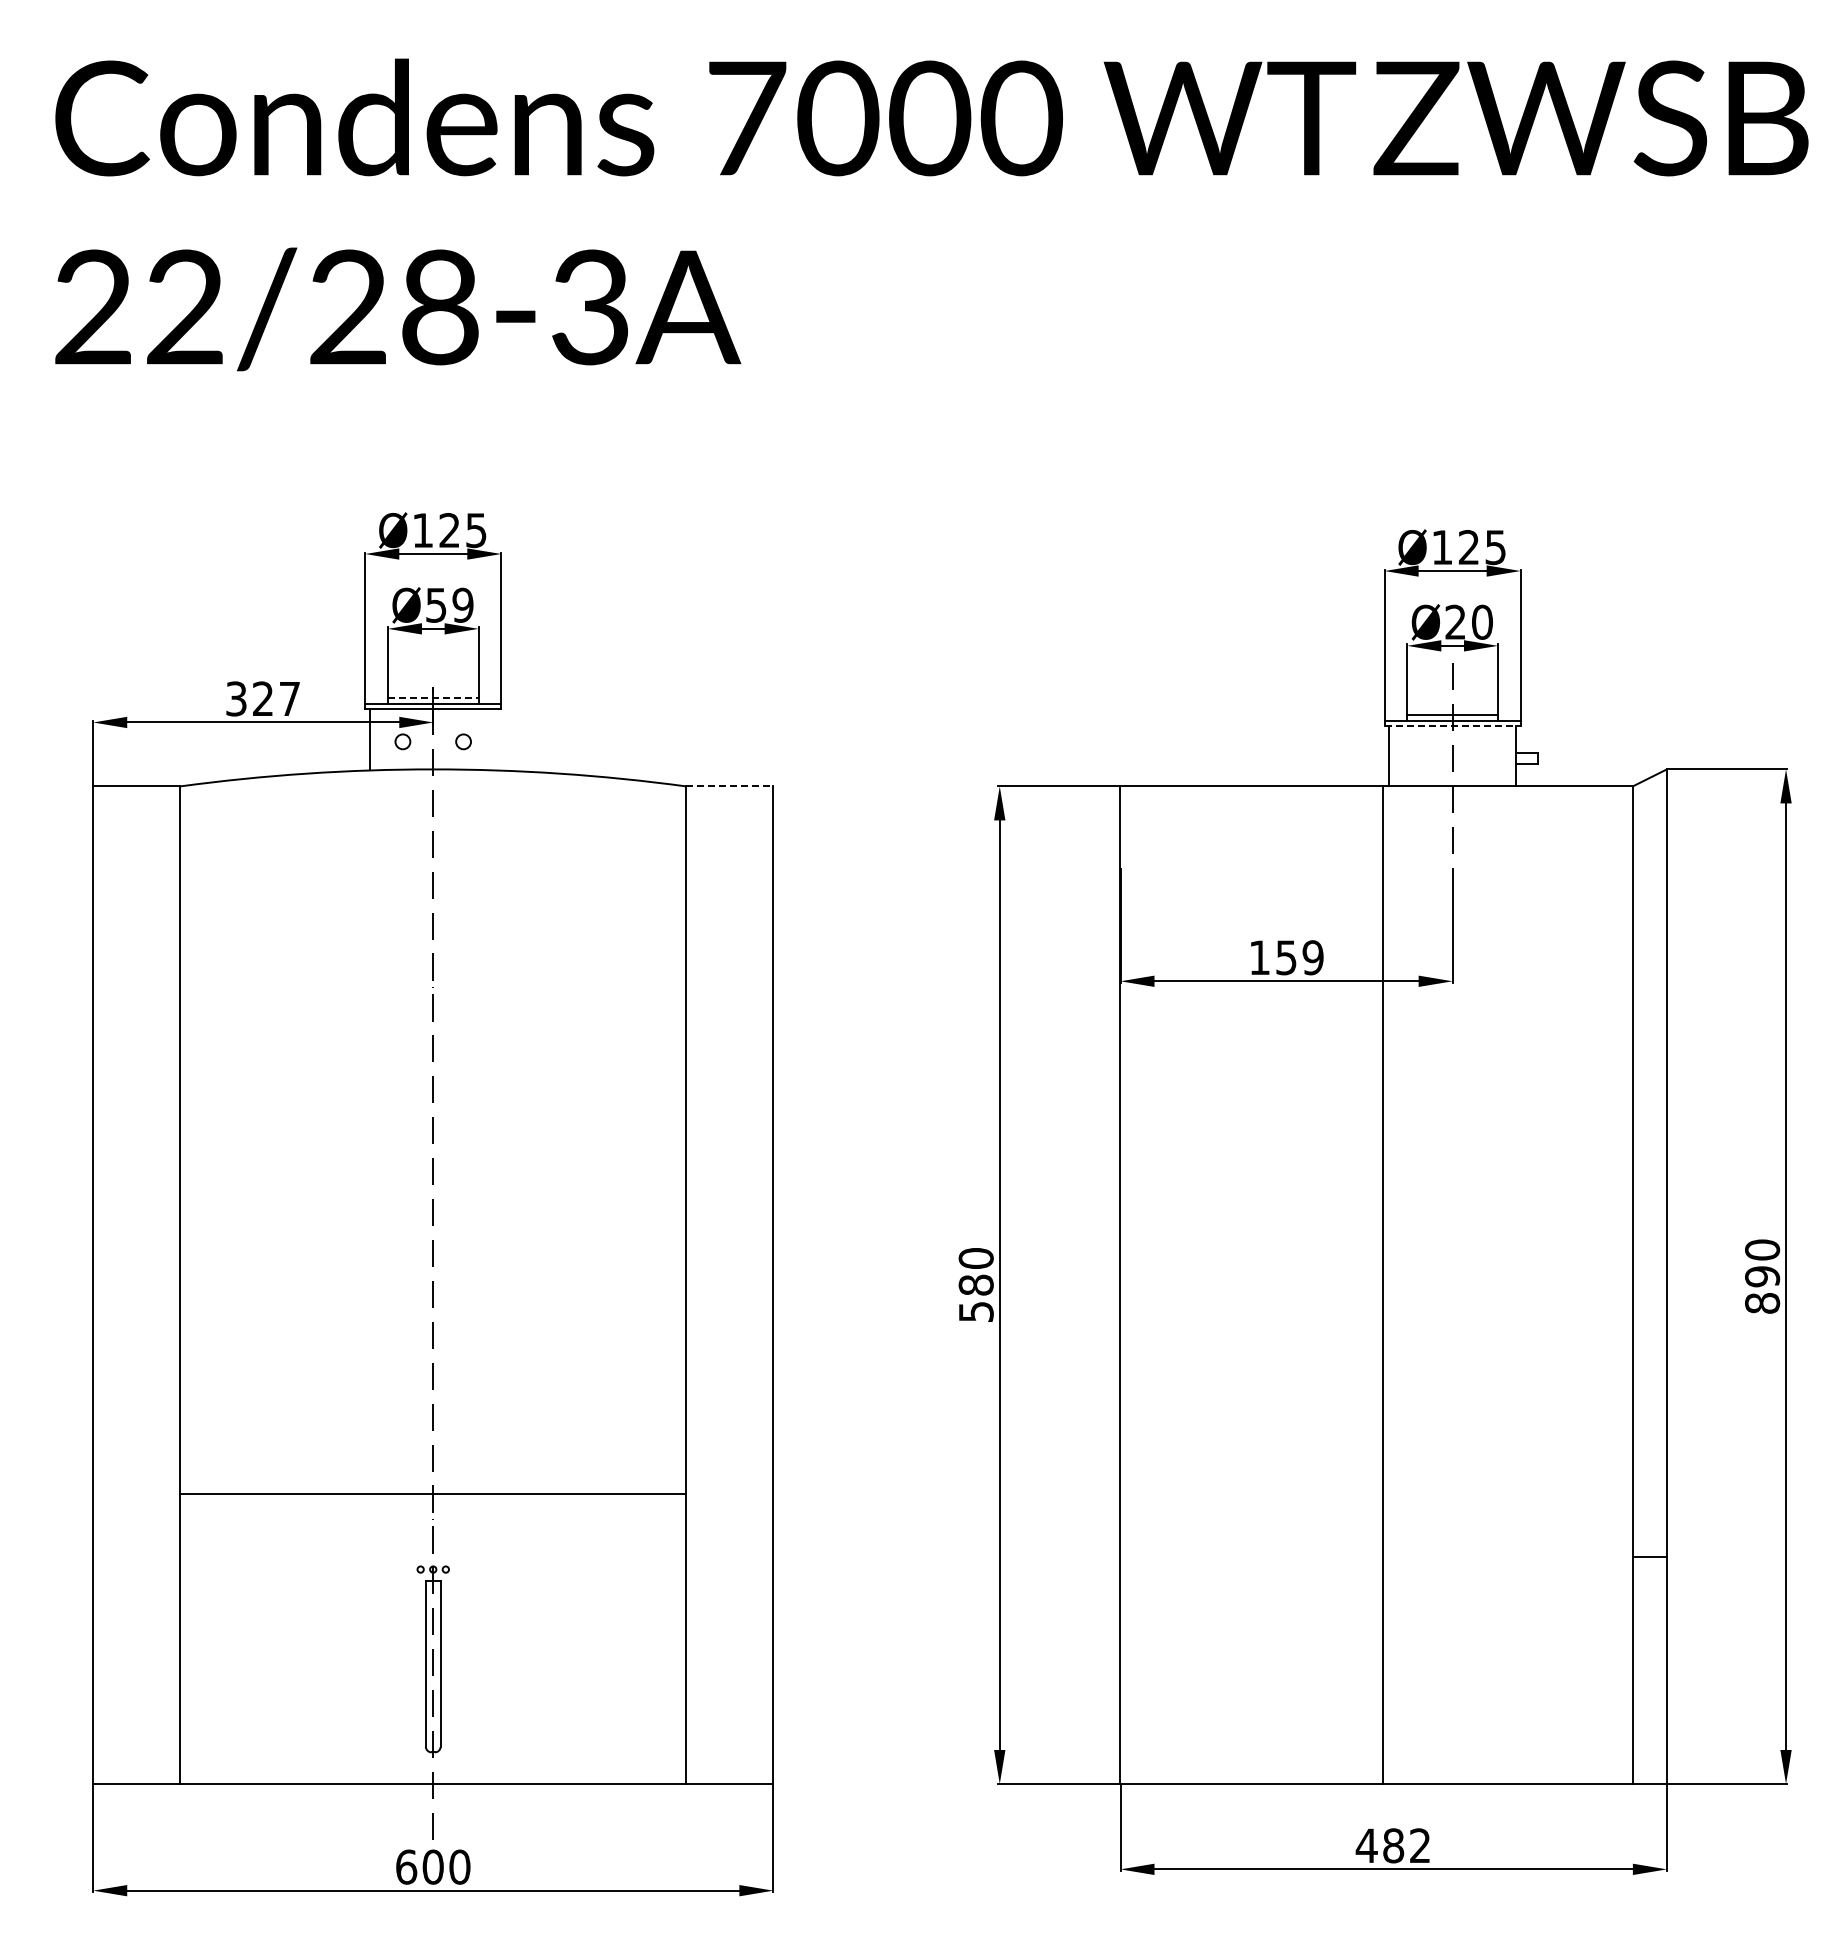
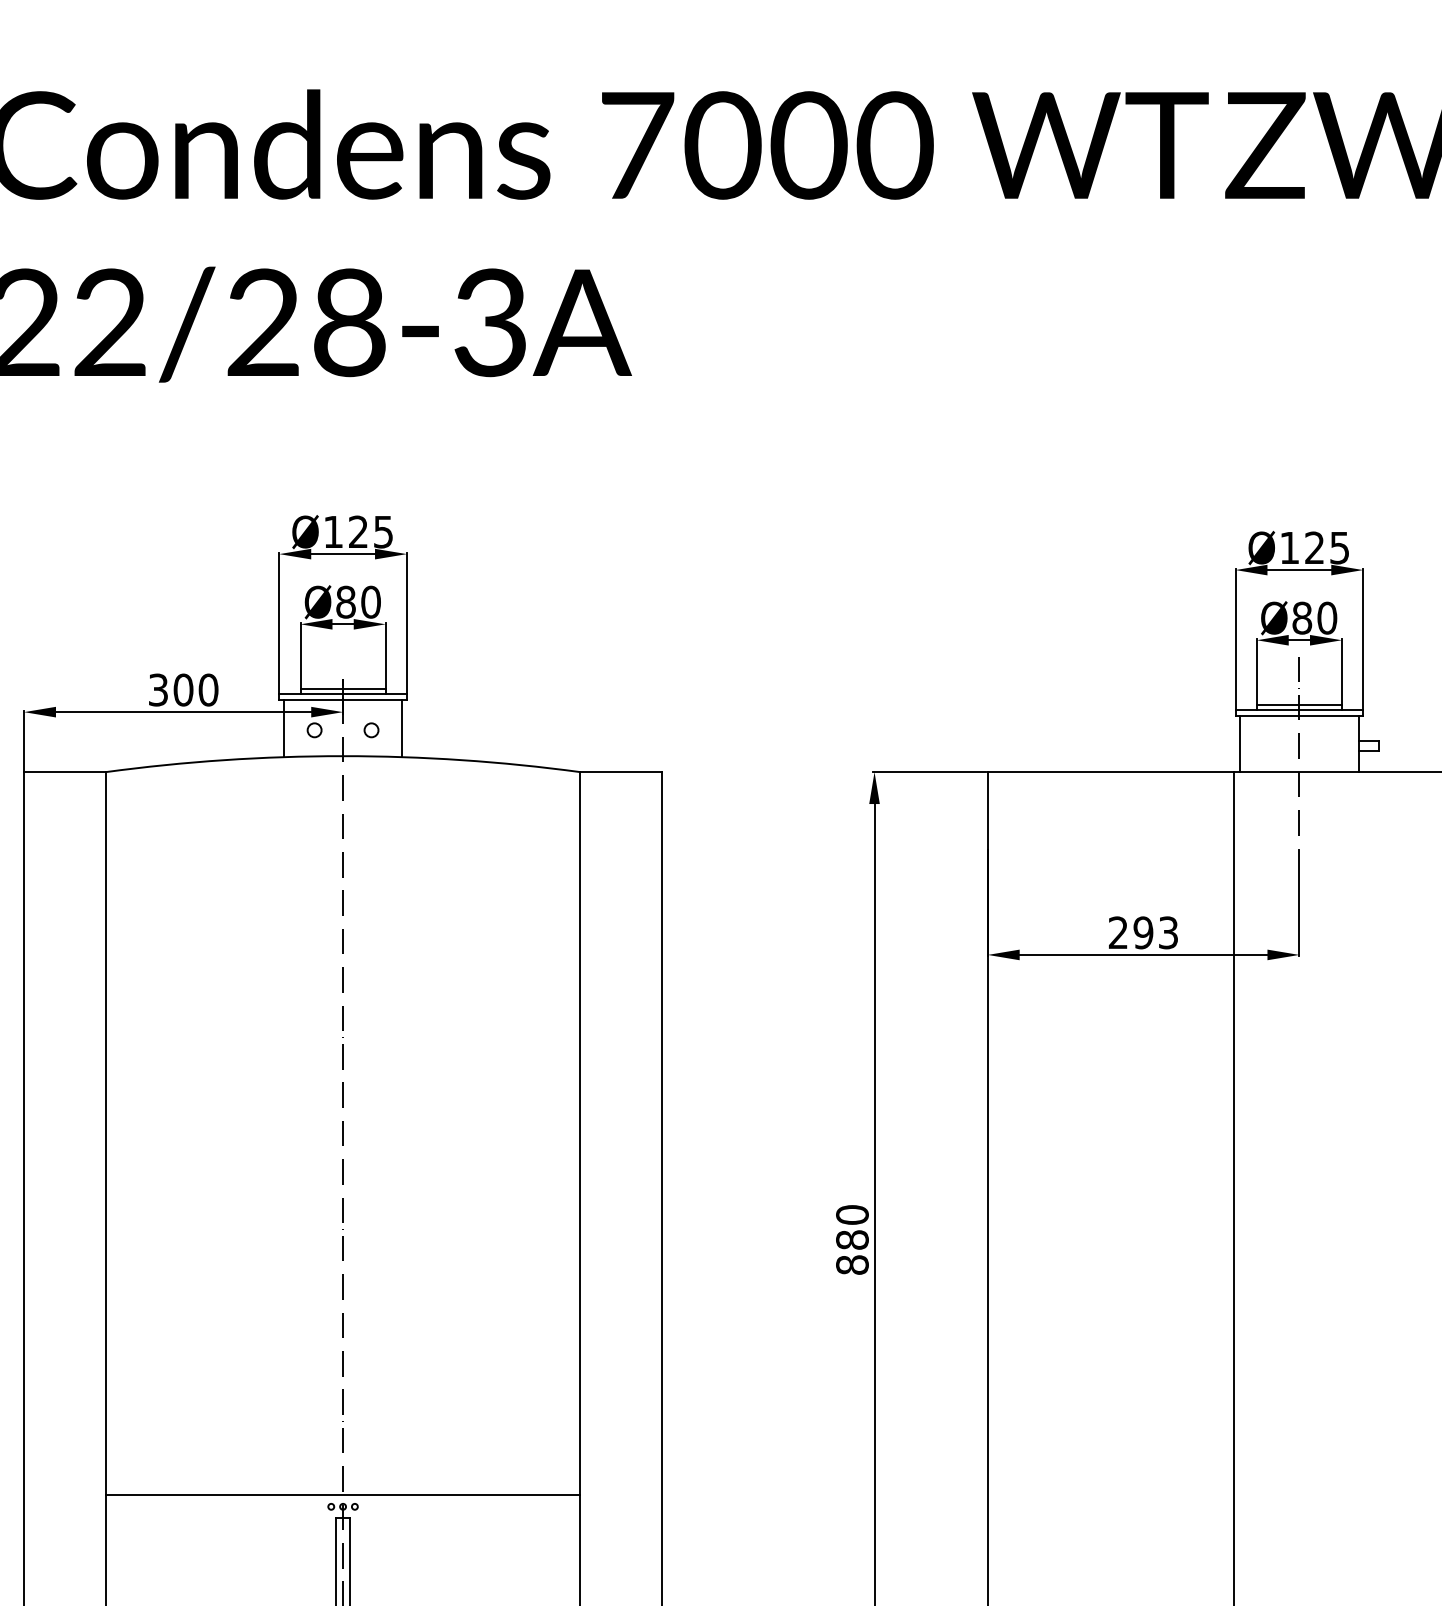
text: (449, 604) -> (358, 601), Ø59 -> Ø80
text: (1455, 621) -> (1302, 617), Ø20 -> Ø80
line: (433, 697) -> (343, 688), dashed -> solid
text: (276, 698) -> (196, 689), 327 -> 300
line: (1453, 726) -> (1300, 715), dashed -> solid
line: (496, 739) -> (402, 728), added
line: (729, 786) -> (620, 772), dashed -> solid
text: (1286, 957) -> (1143, 932), 159 -> 293
text: (975, 1311) -> (851, 1264), 580 -> 880
line: (433, 1494) -> (343, 1495), moved

